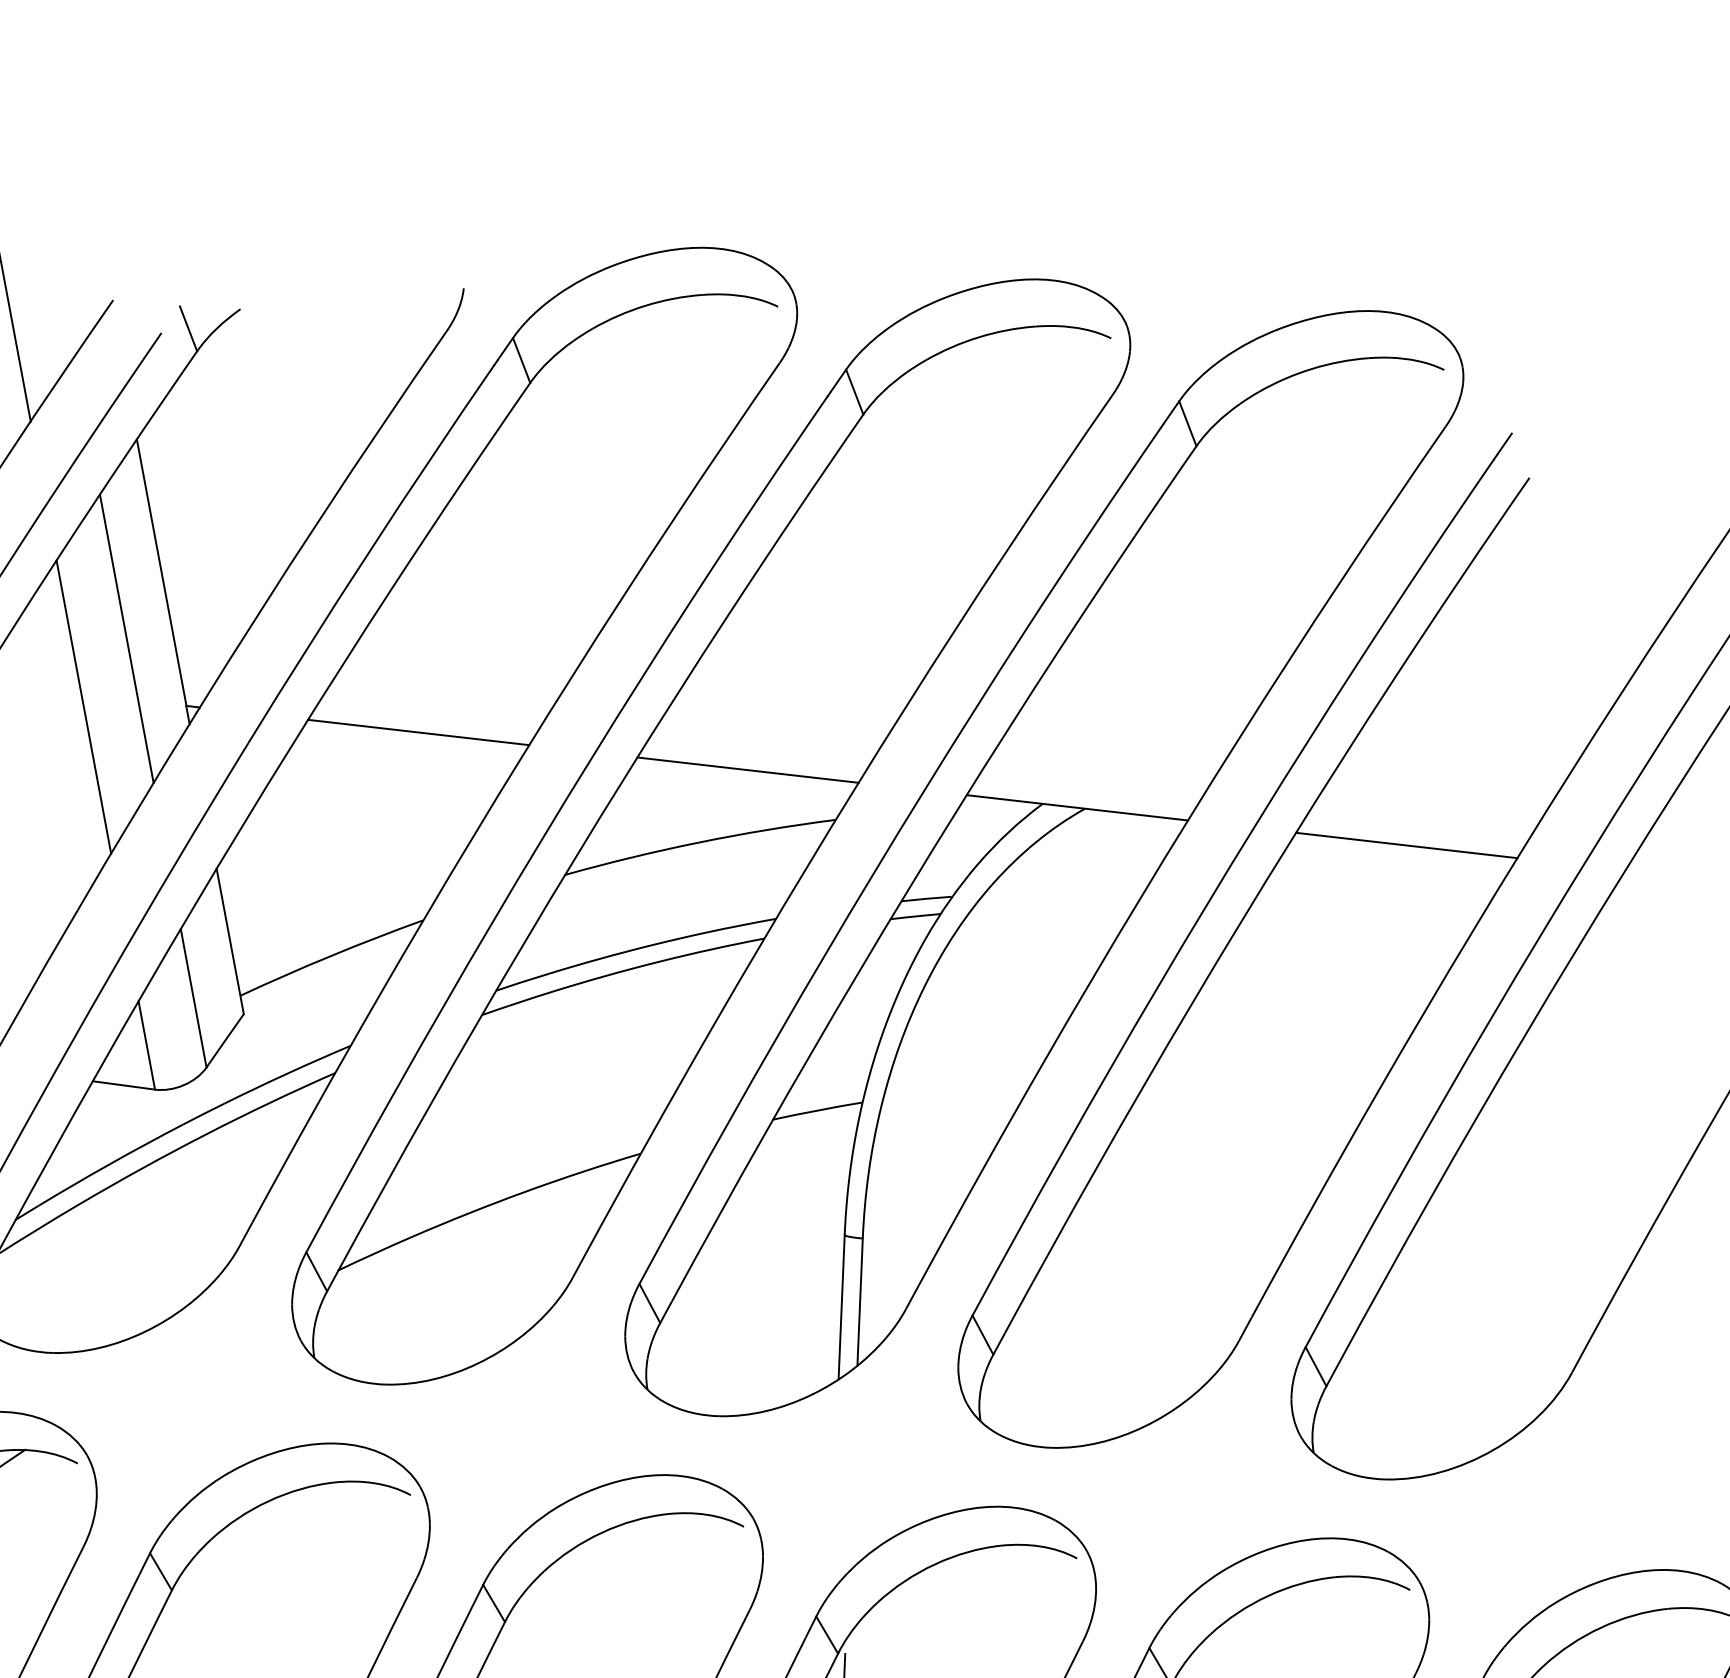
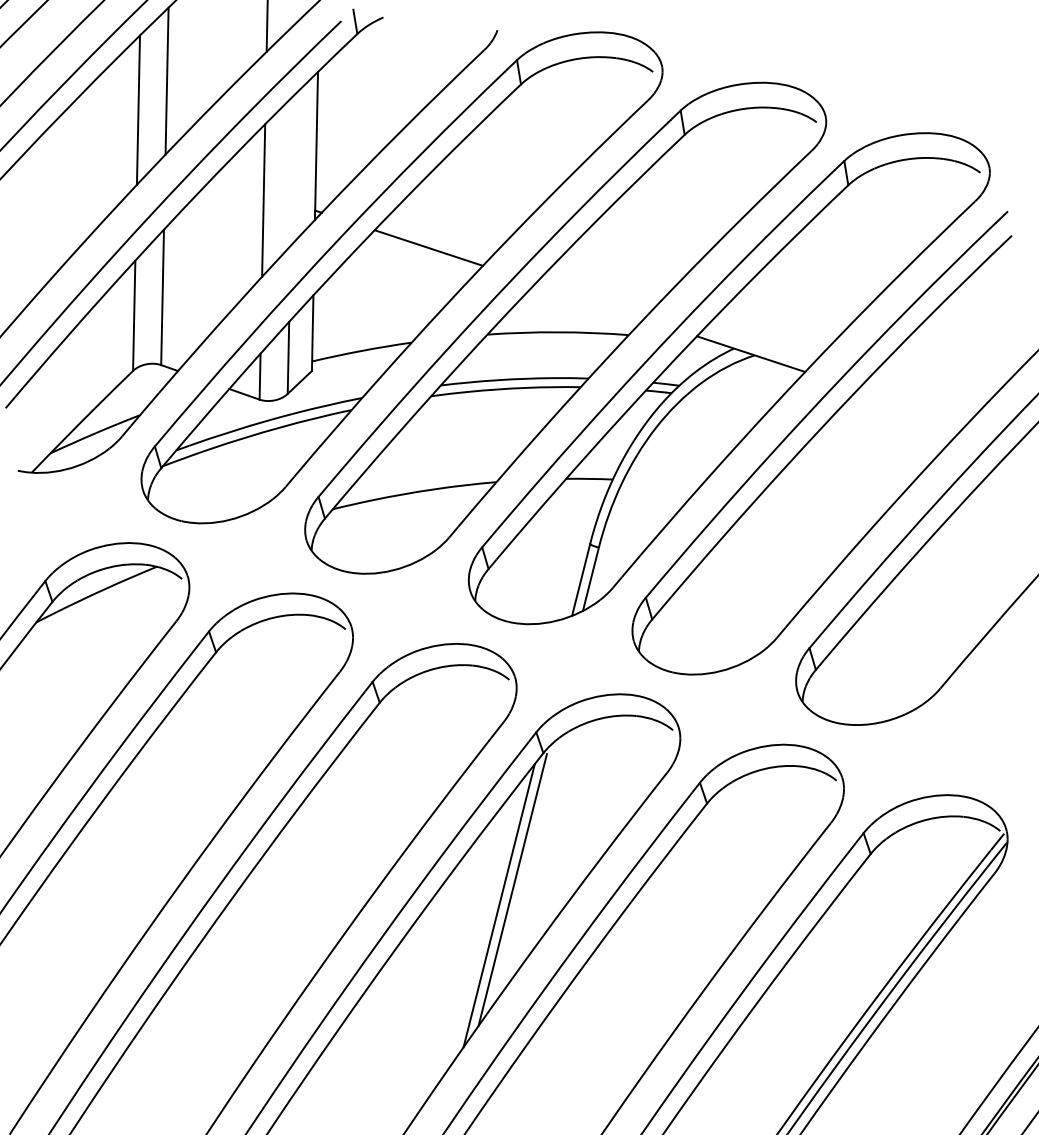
line: (125, 638) -> (291, 170), removed
line: (746, 769) -> (589, 300), removed
line: (1407, 845) -> (912, 407), removed

